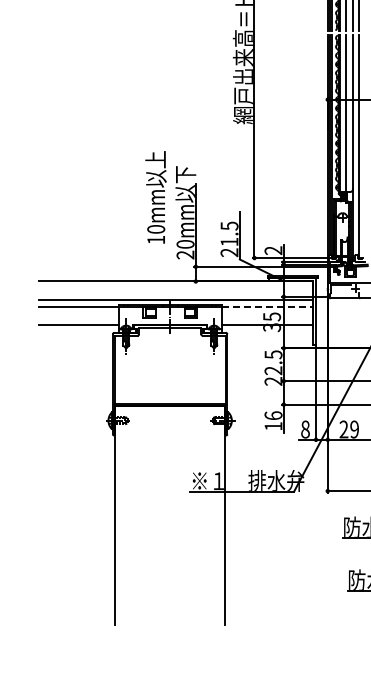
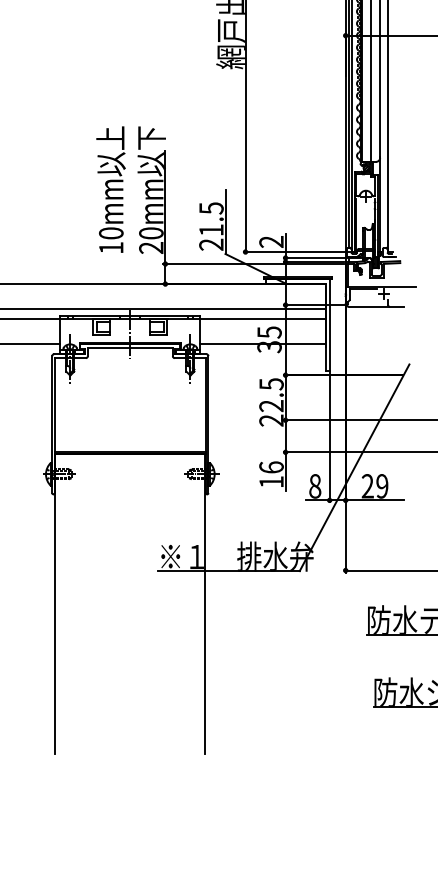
text: (155, 197) -> (110, 189), moved
line: (267, 307) -> (263, 319), dashed -> solid

